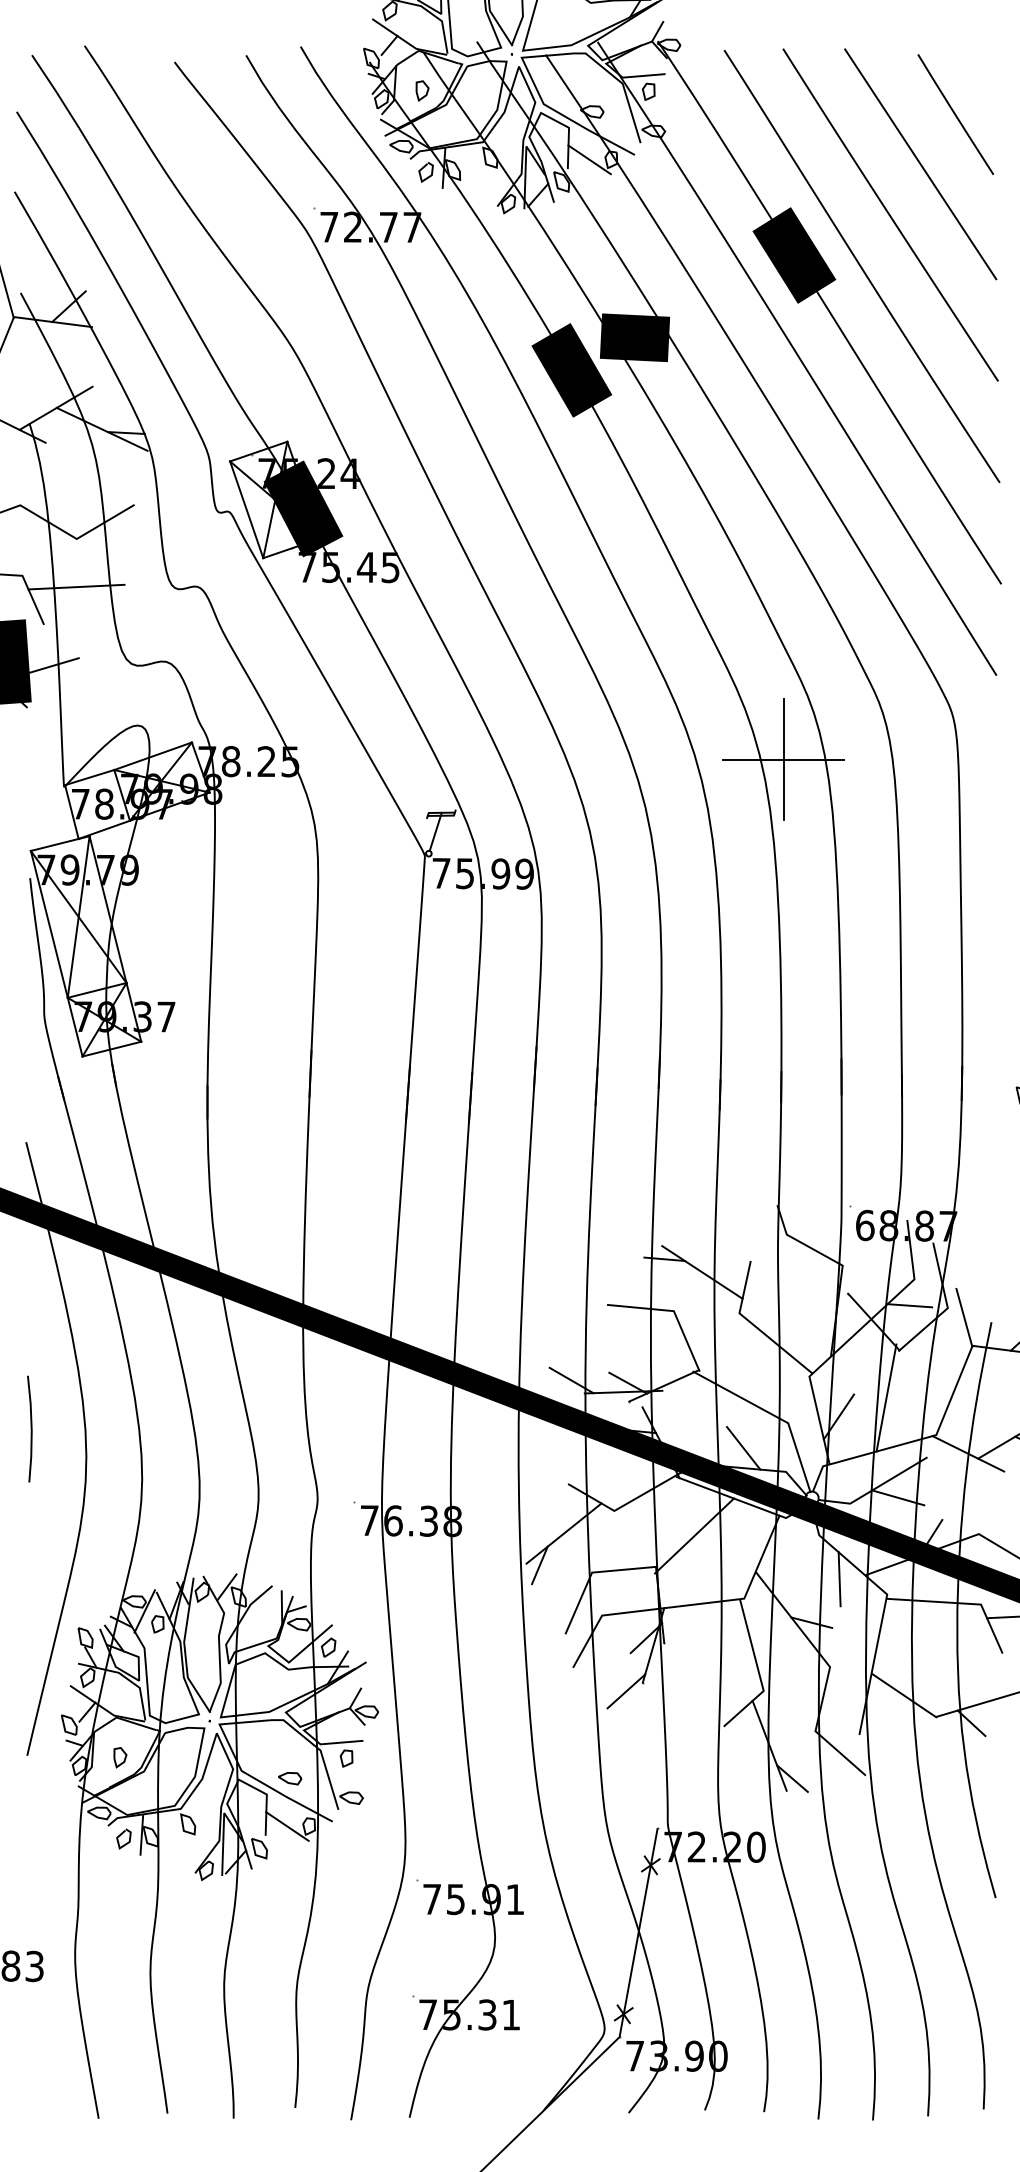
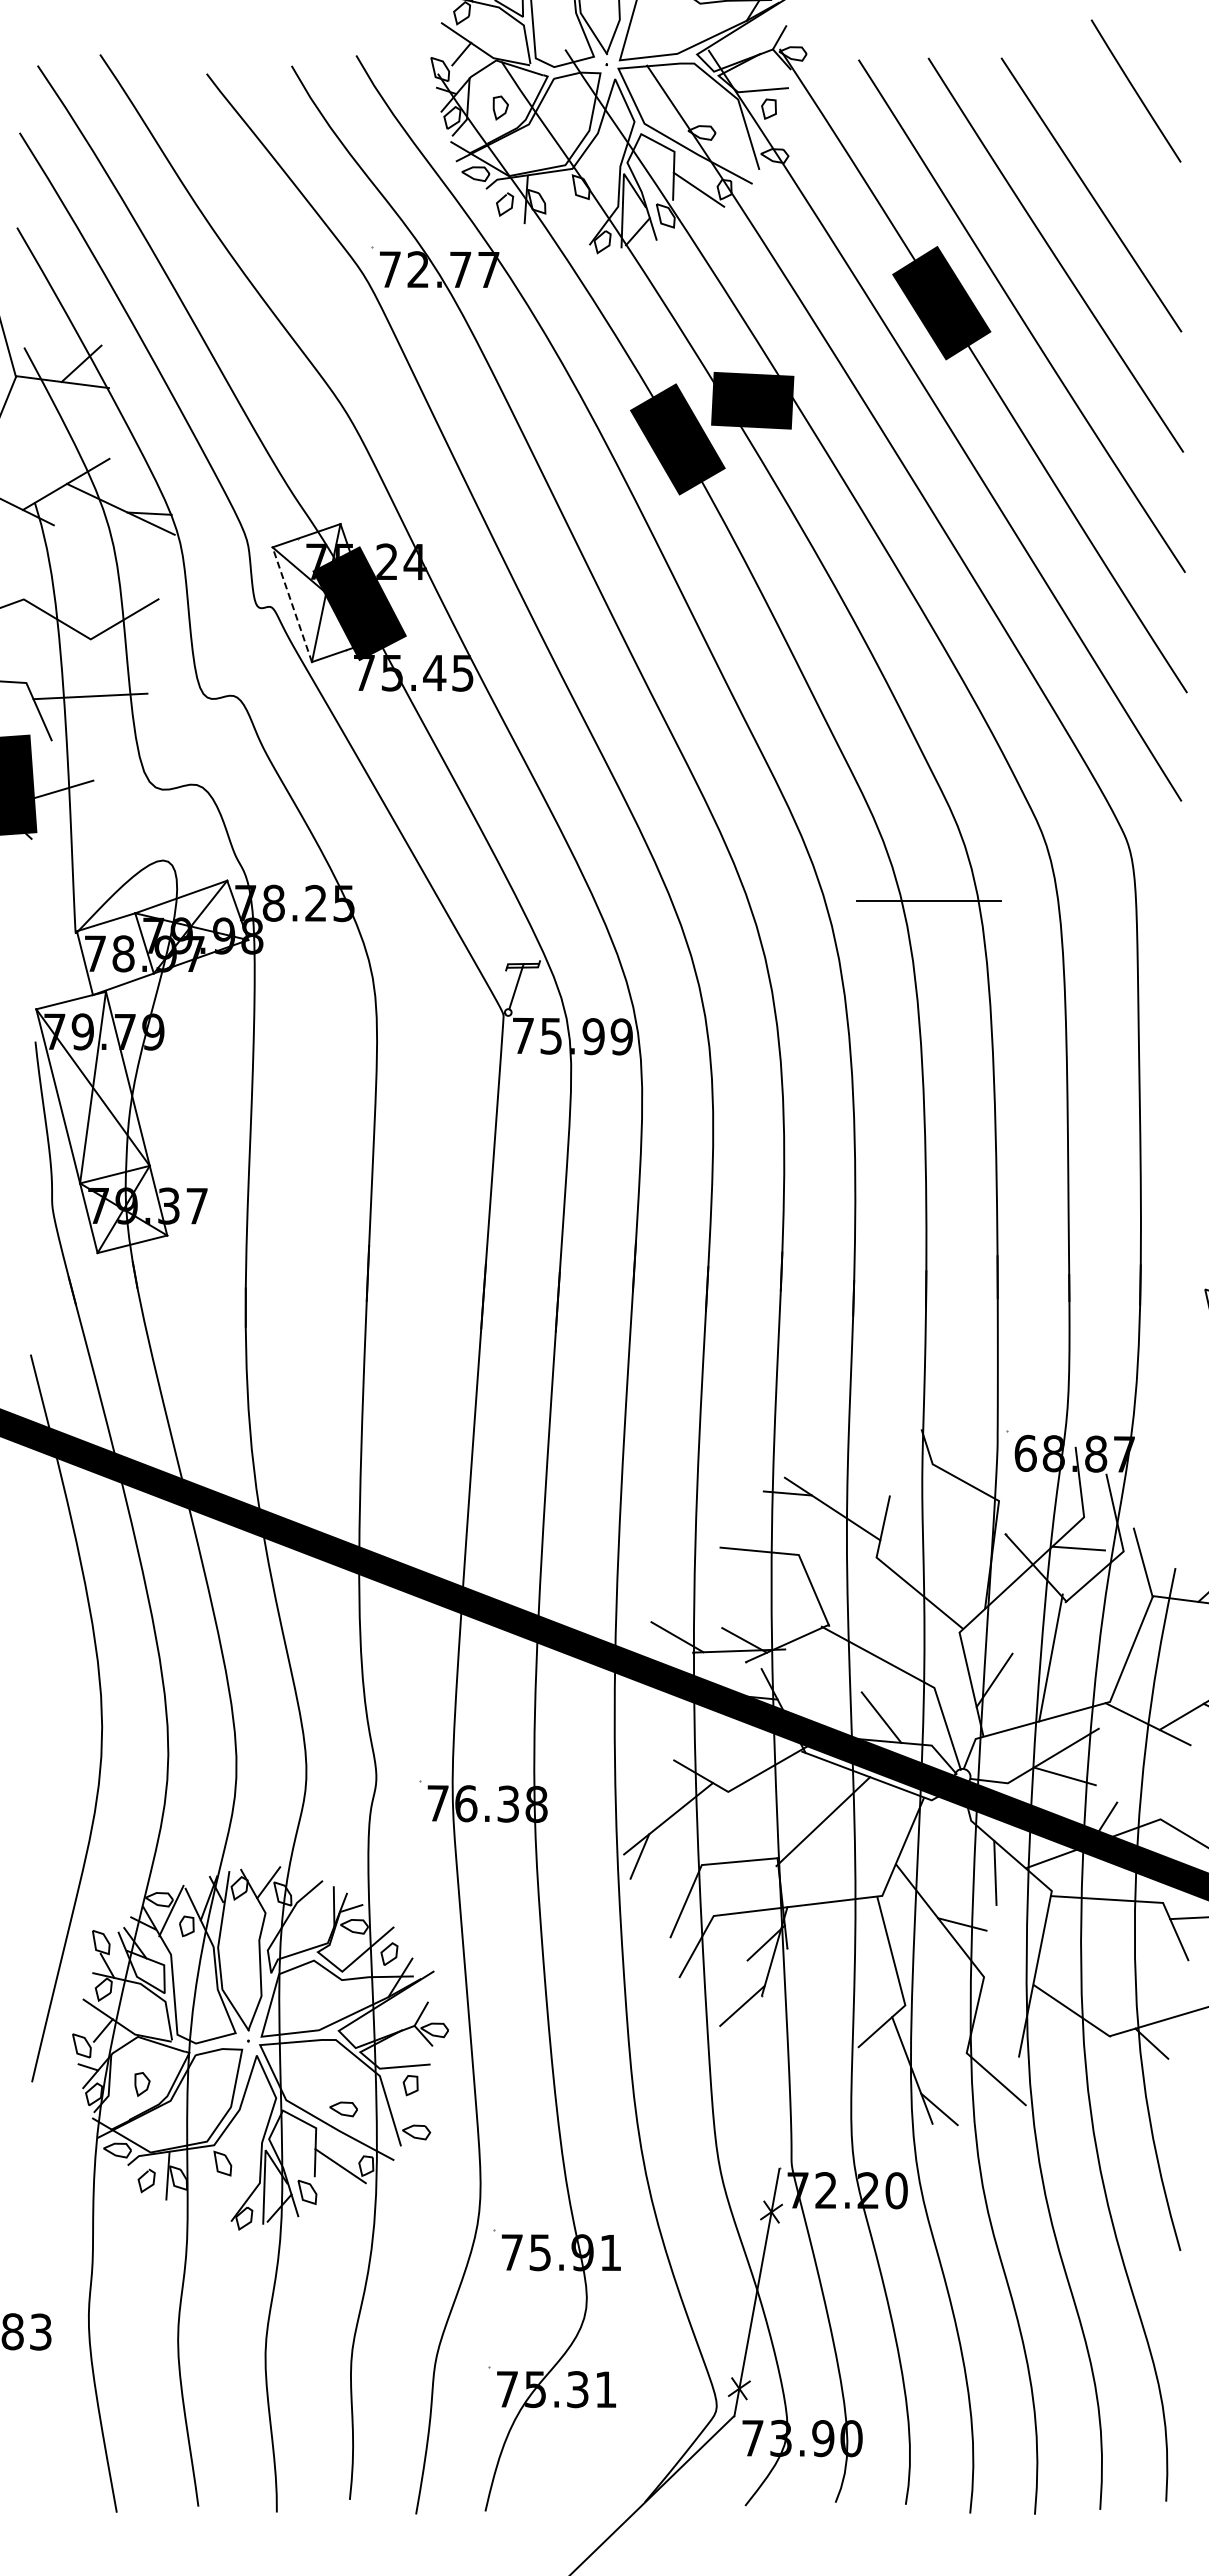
line: (955, 114) -> (1135, 90), moved
line: (246, 509) -> (292, 604), solid -> dashed
line: (784, 759) -> (929, 900), removed
line: (31, 1428) -> (36, 1694), removed

